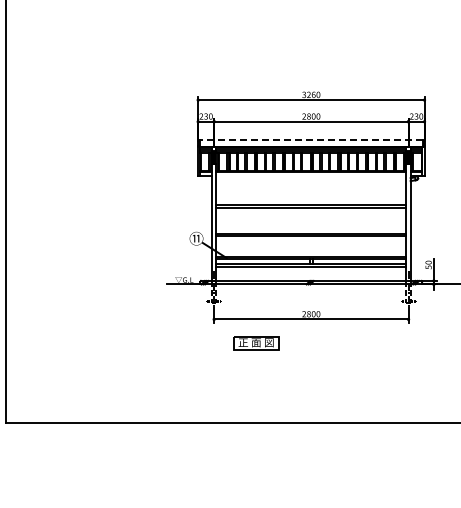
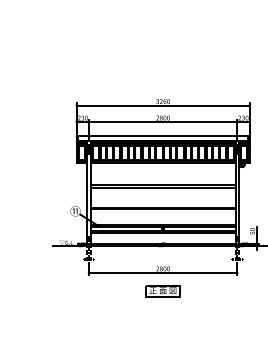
line: (311, 140) -> (163, 136), dashed -> solid
line: (311, 175) -> (163, 163), added
part: (256, 343) -> (163, 291), moved

